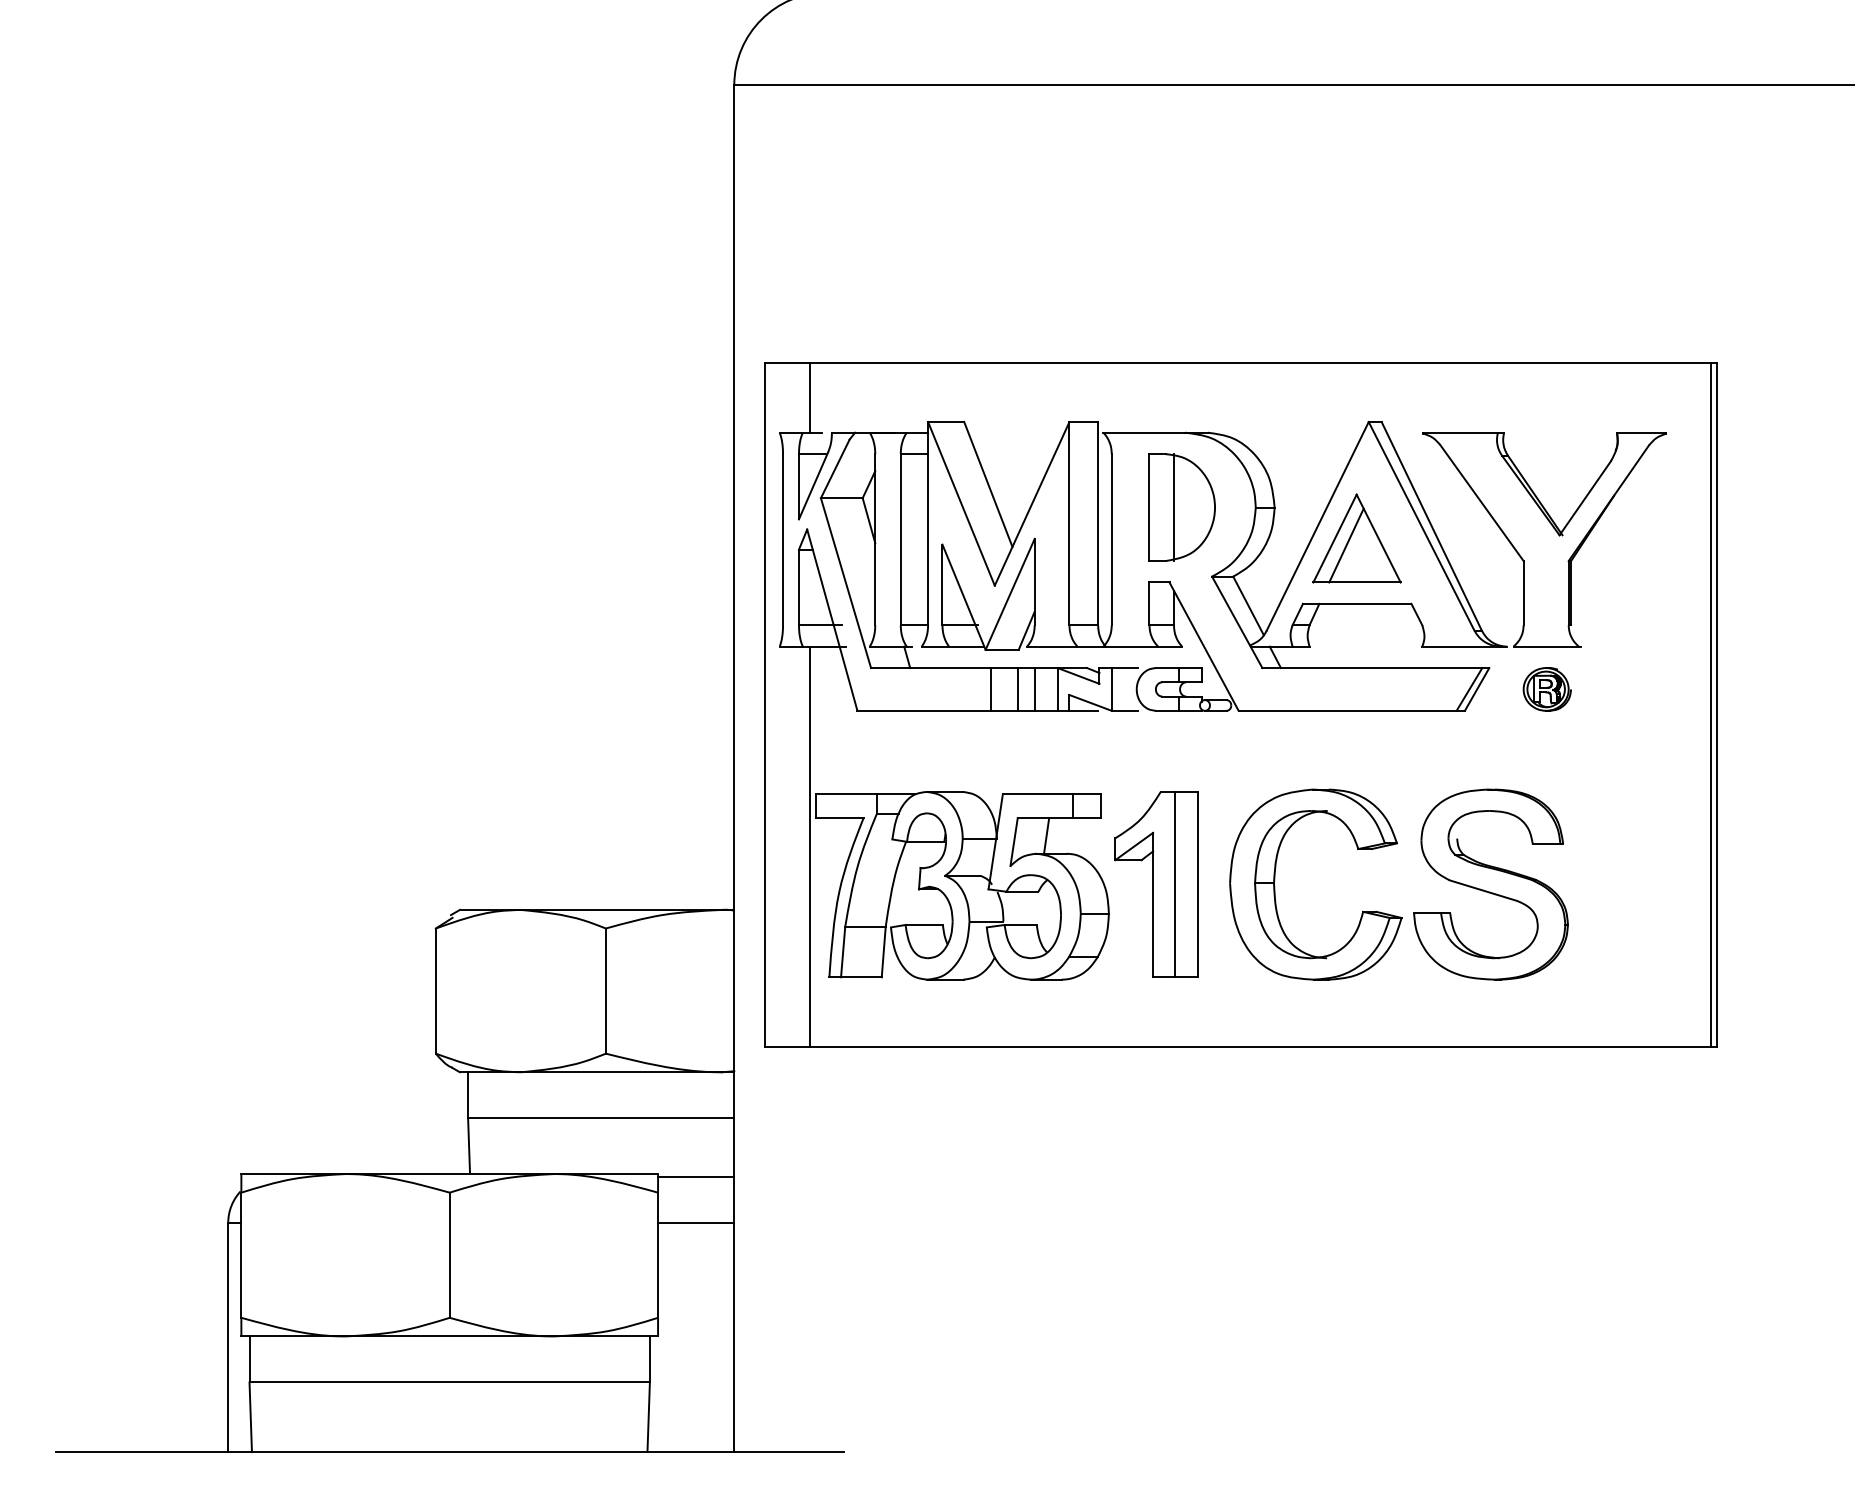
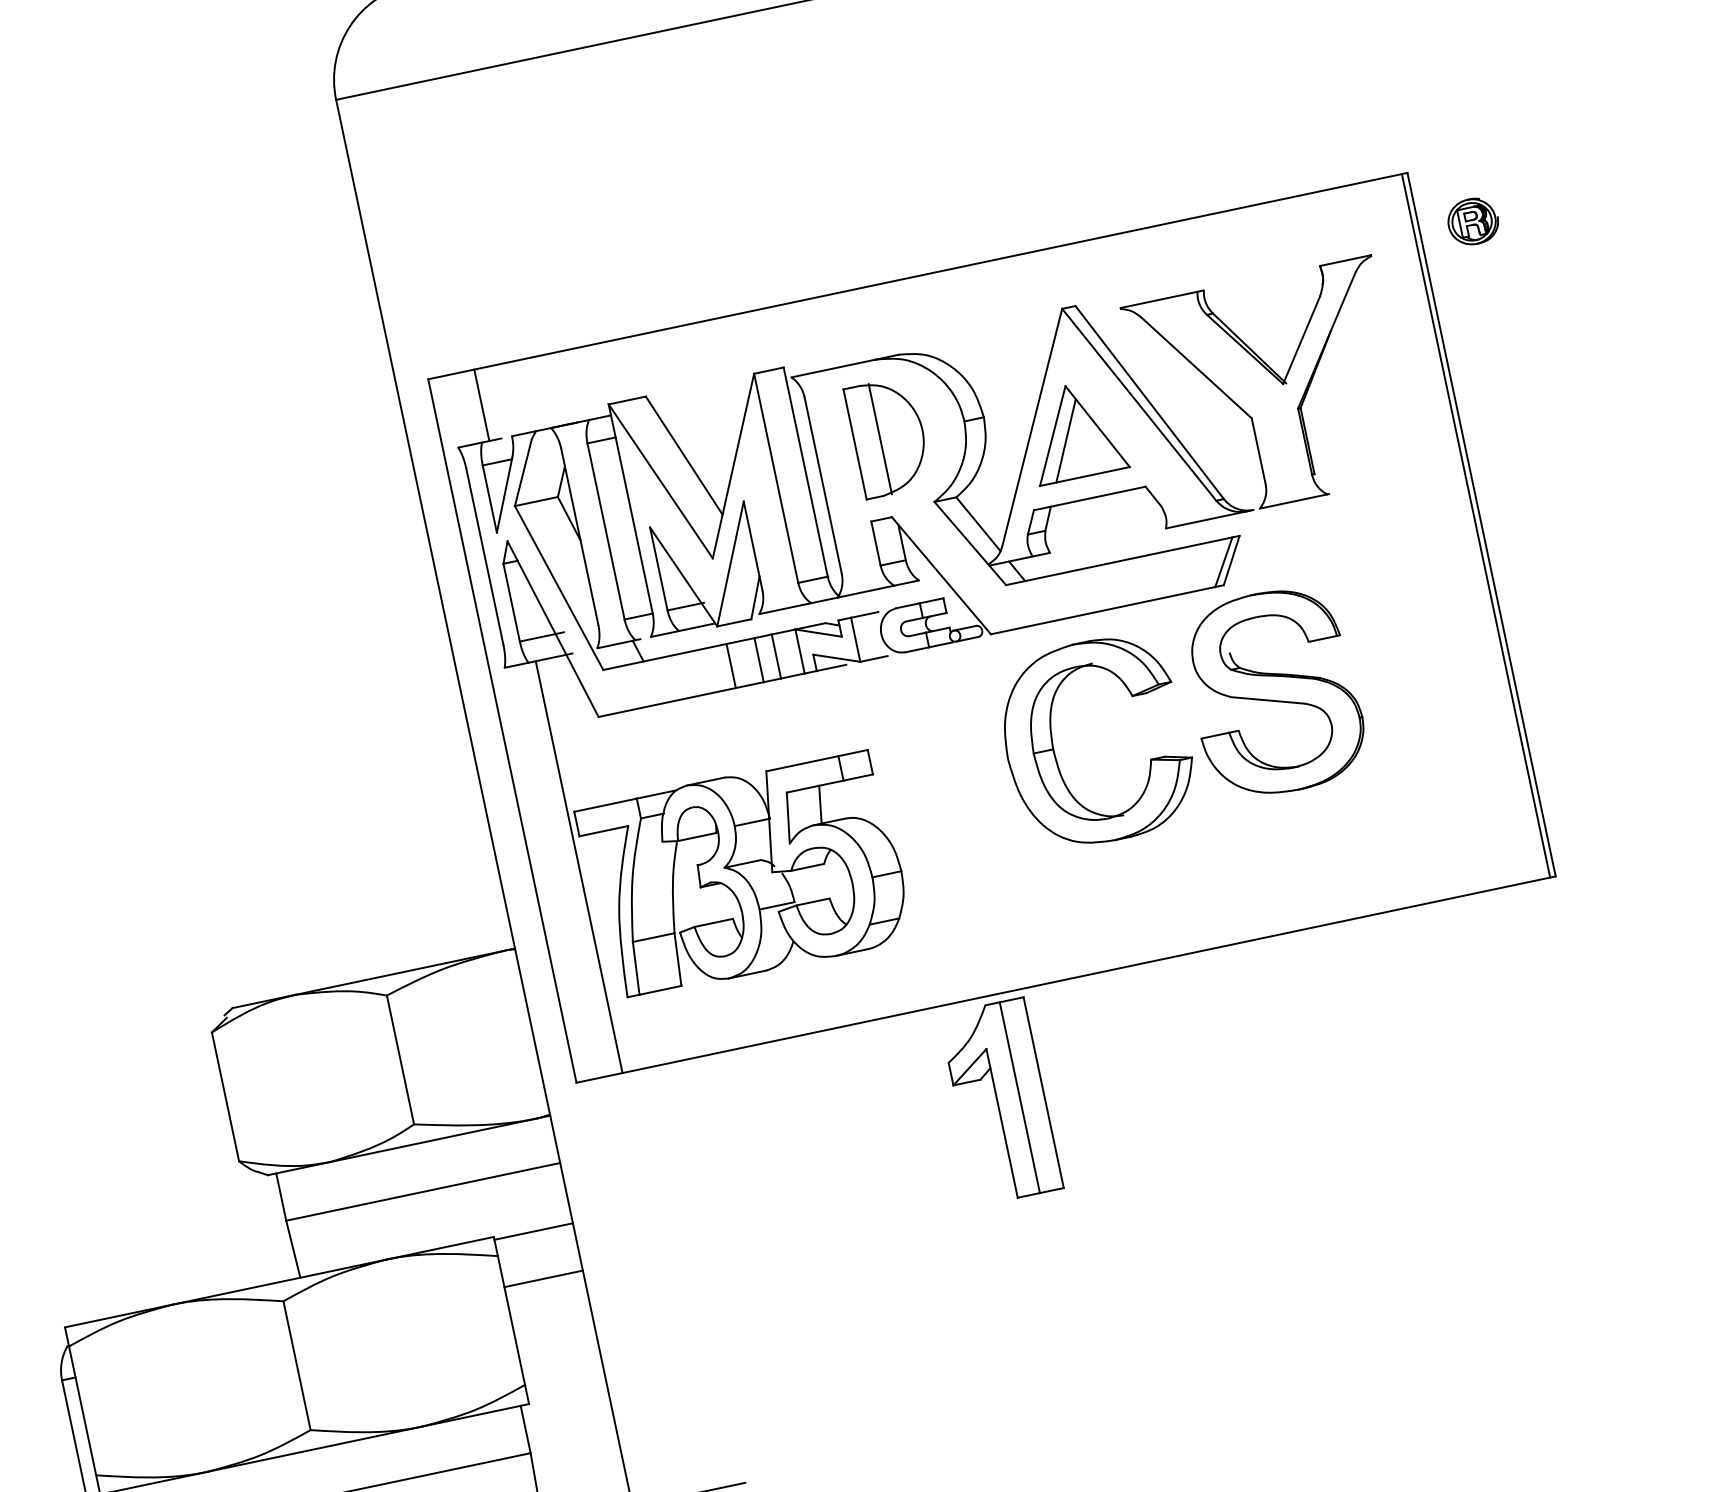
part: (1546, 689) -> (1472, 221), moved
part: (1156, 884) -> (1001, 1101), moved
part: (1490, 884) -> (1273, 692), moved
part: (1275, 886) -> (1055, 752), moved

